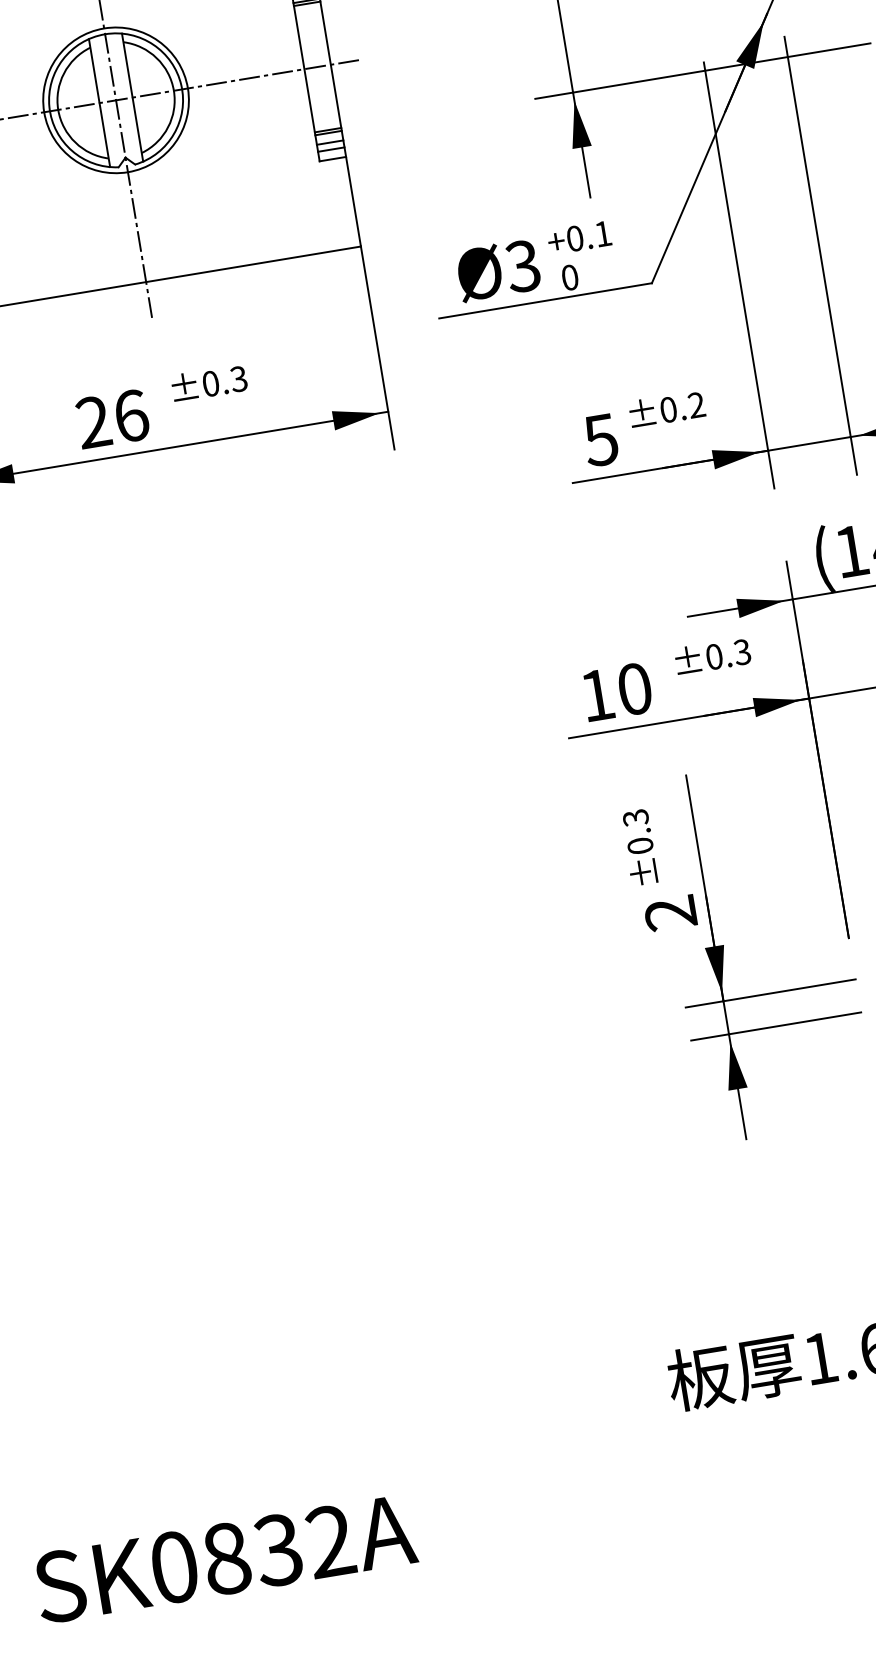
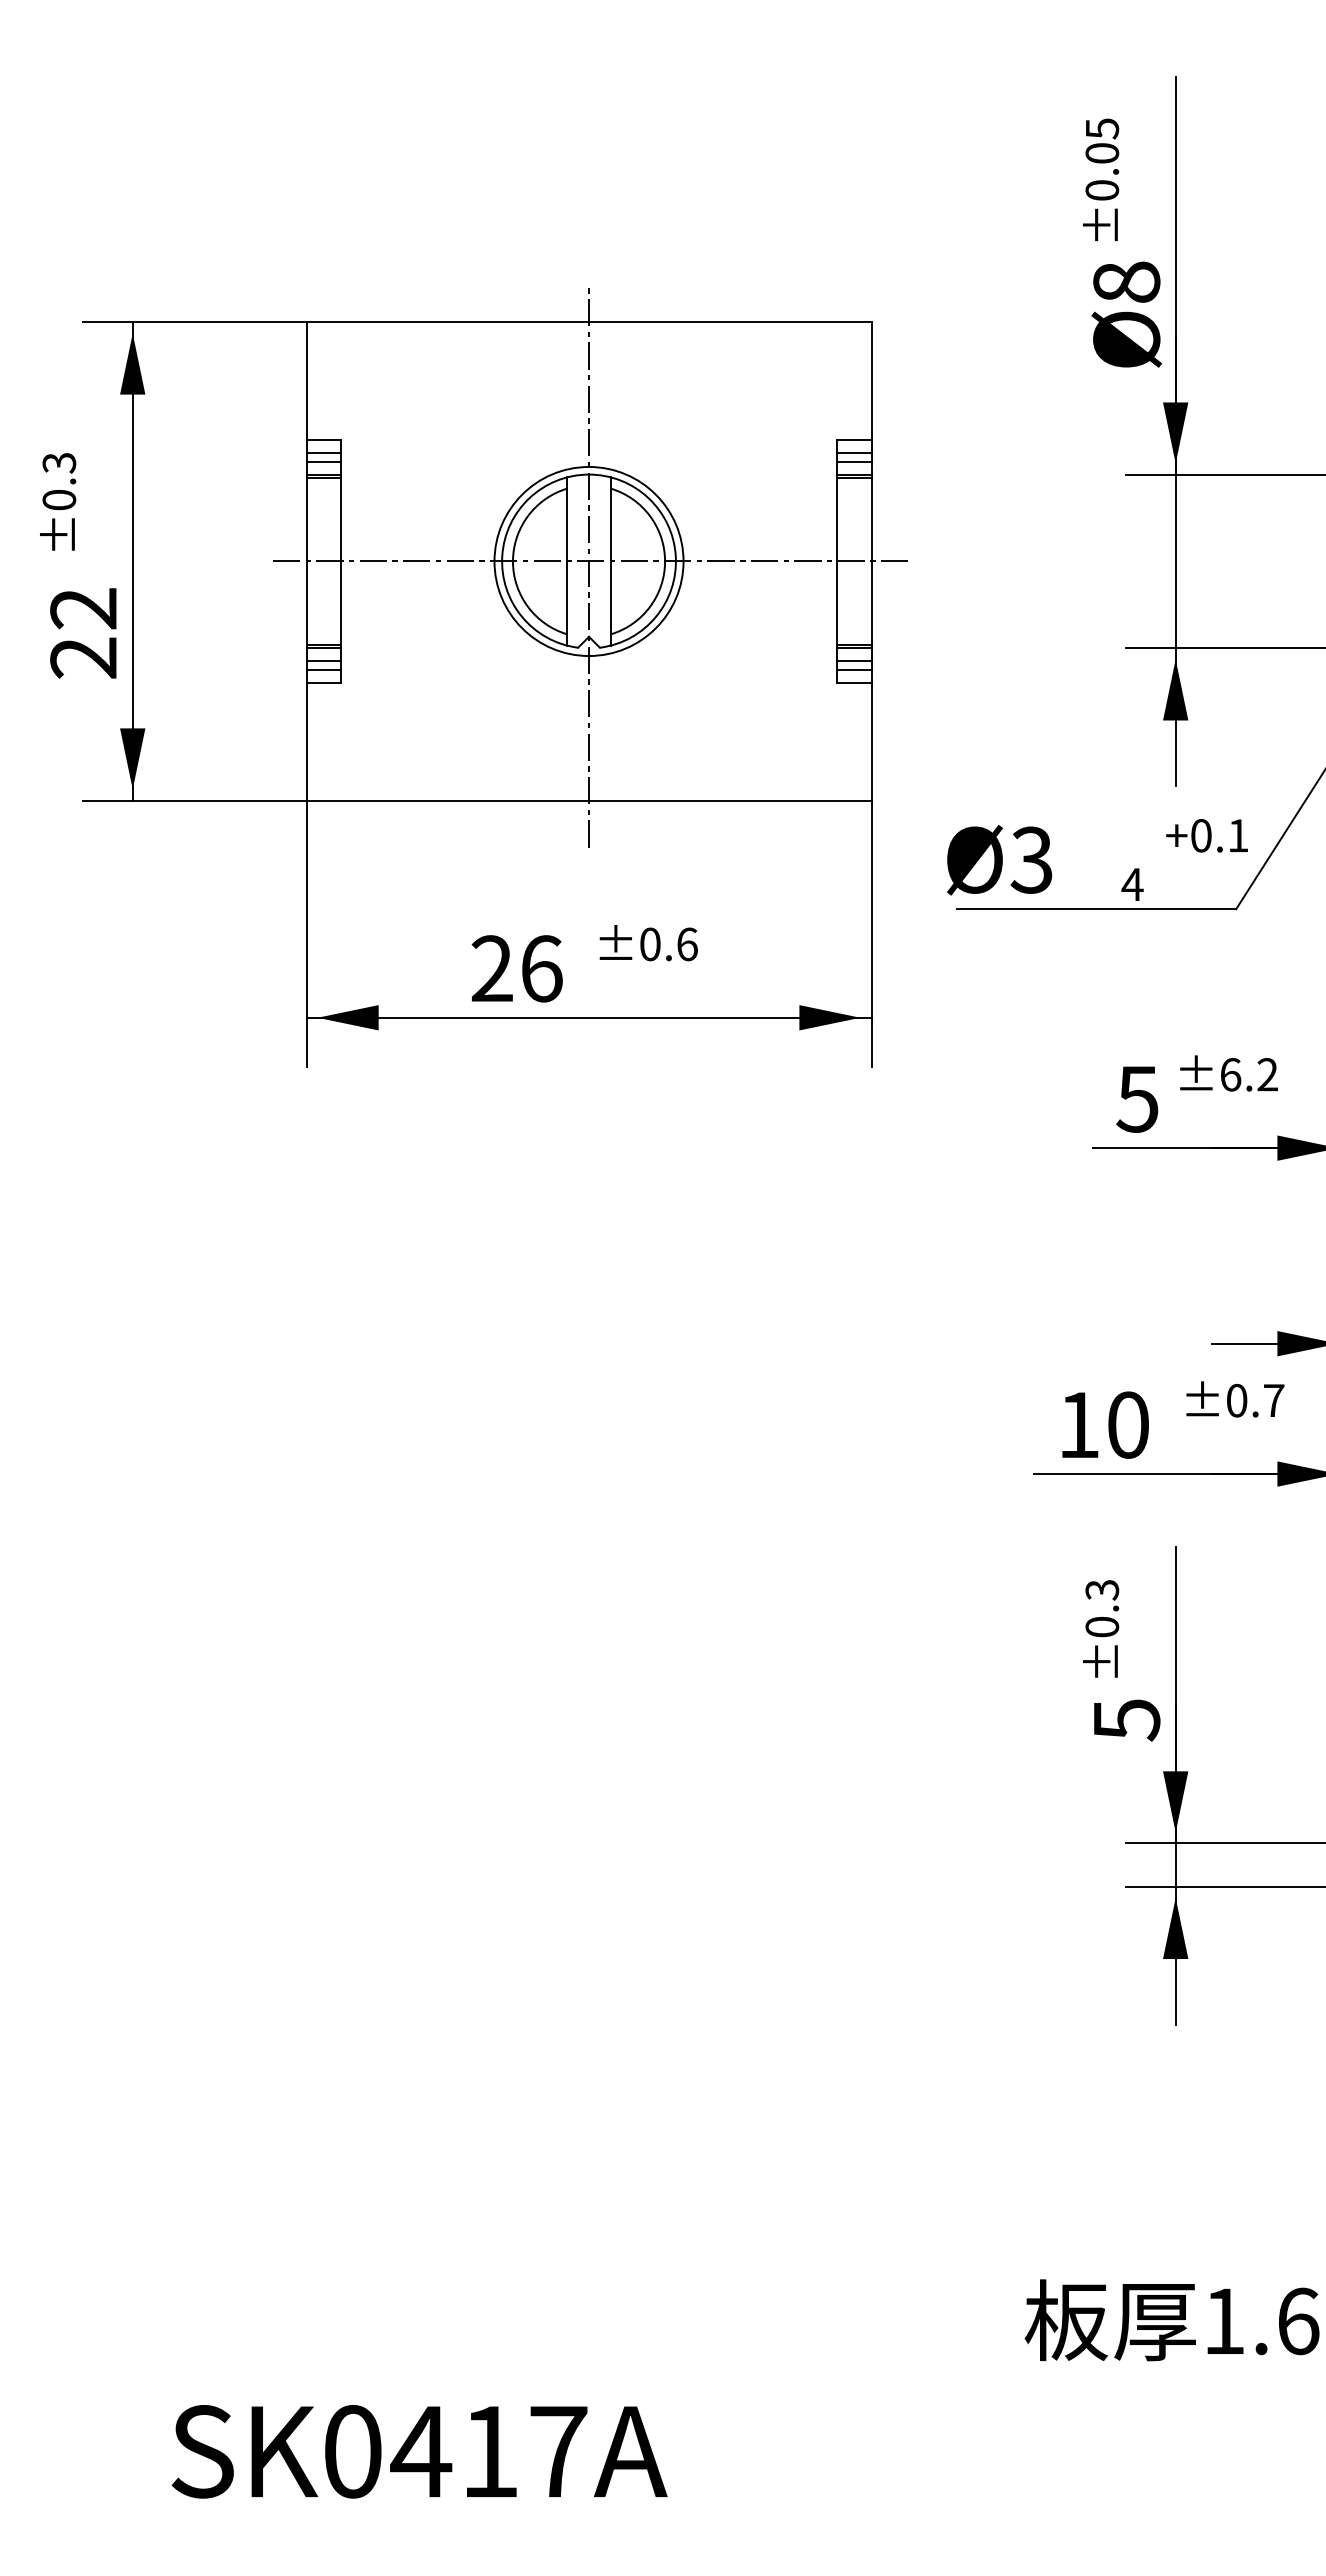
text: (579, 237) -> (1206, 835), moved
text: (498, 269) -> (999, 859), moved
text: (569, 277) -> (1132, 884), 0 -> 4
text: (238, 379) -> (686, 944), ±0.3 -> ±0.6
text: (668, 409) -> (1230, 1074), ±0.2 -> ±6.2
text: (742, 652) -> (1273, 1400), ±0.3 -> ±0.7
text: (670, 913) -> (1126, 1720), 2 -> 5
text: (277, 1550) -> (488, 2451), SK0832A -> SK0417A

